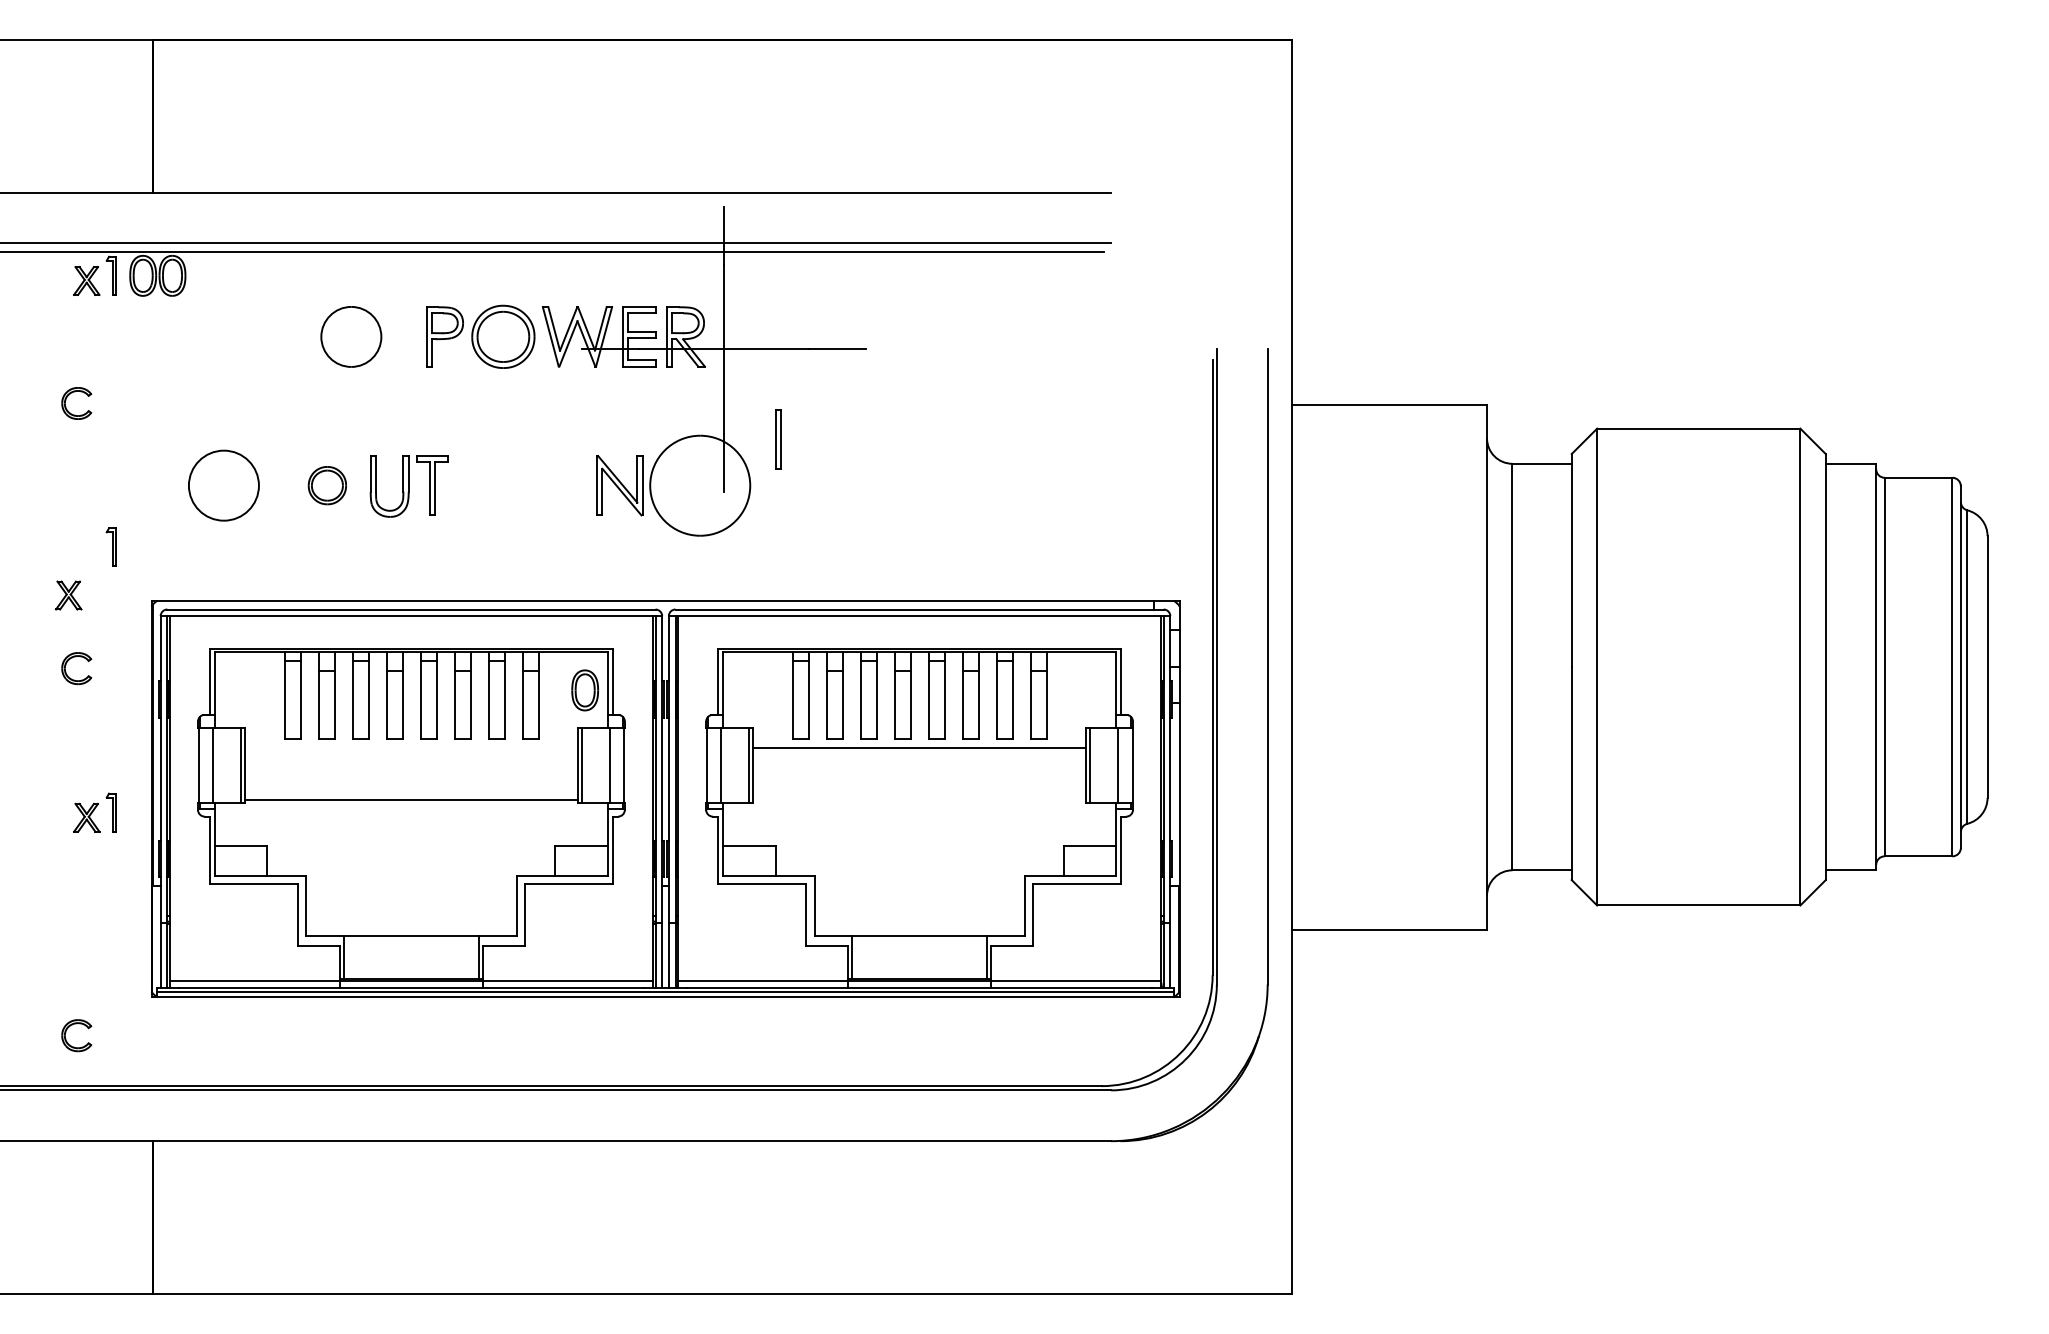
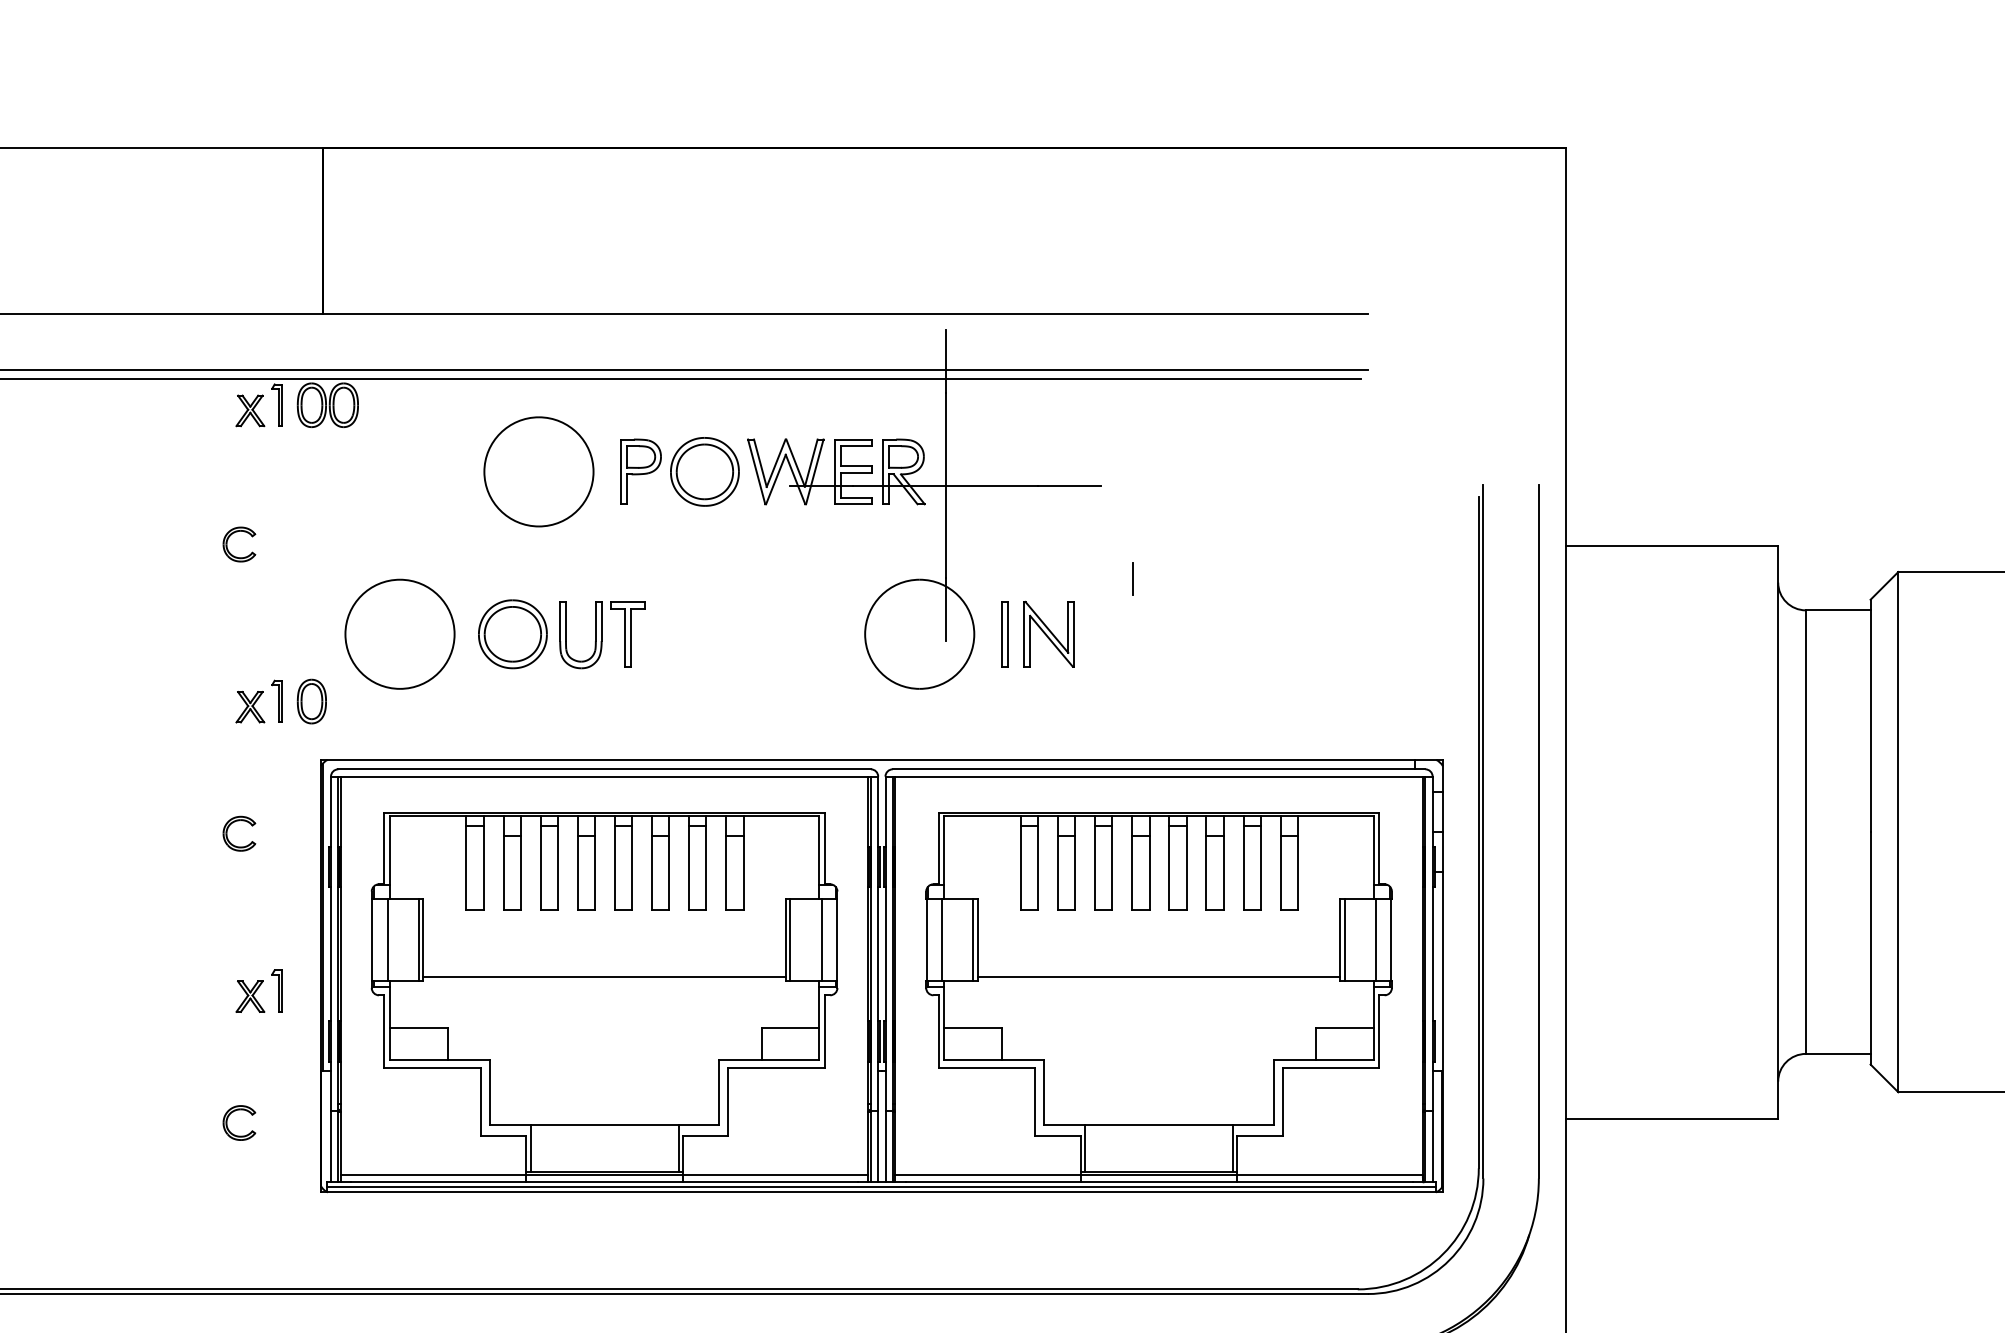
part: (351, 336) -> (539, 471), size x1.67
line: (895, 435) -> (1132, 579), added
part: (778, 439) -> (1005, 634), moved
part: (223, 485) -> (399, 634), size x1.43
part: (327, 485) -> (513, 634), size x1.67
part: (619, 485) -> (1048, 634), moved
part: (68, 595) -> (250, 707), moved
part: (584, 690) -> (311, 701), moved
line: (919, 747) -> (1158, 976), moved
part: (66, 1032) -> (228, 1119), moved

